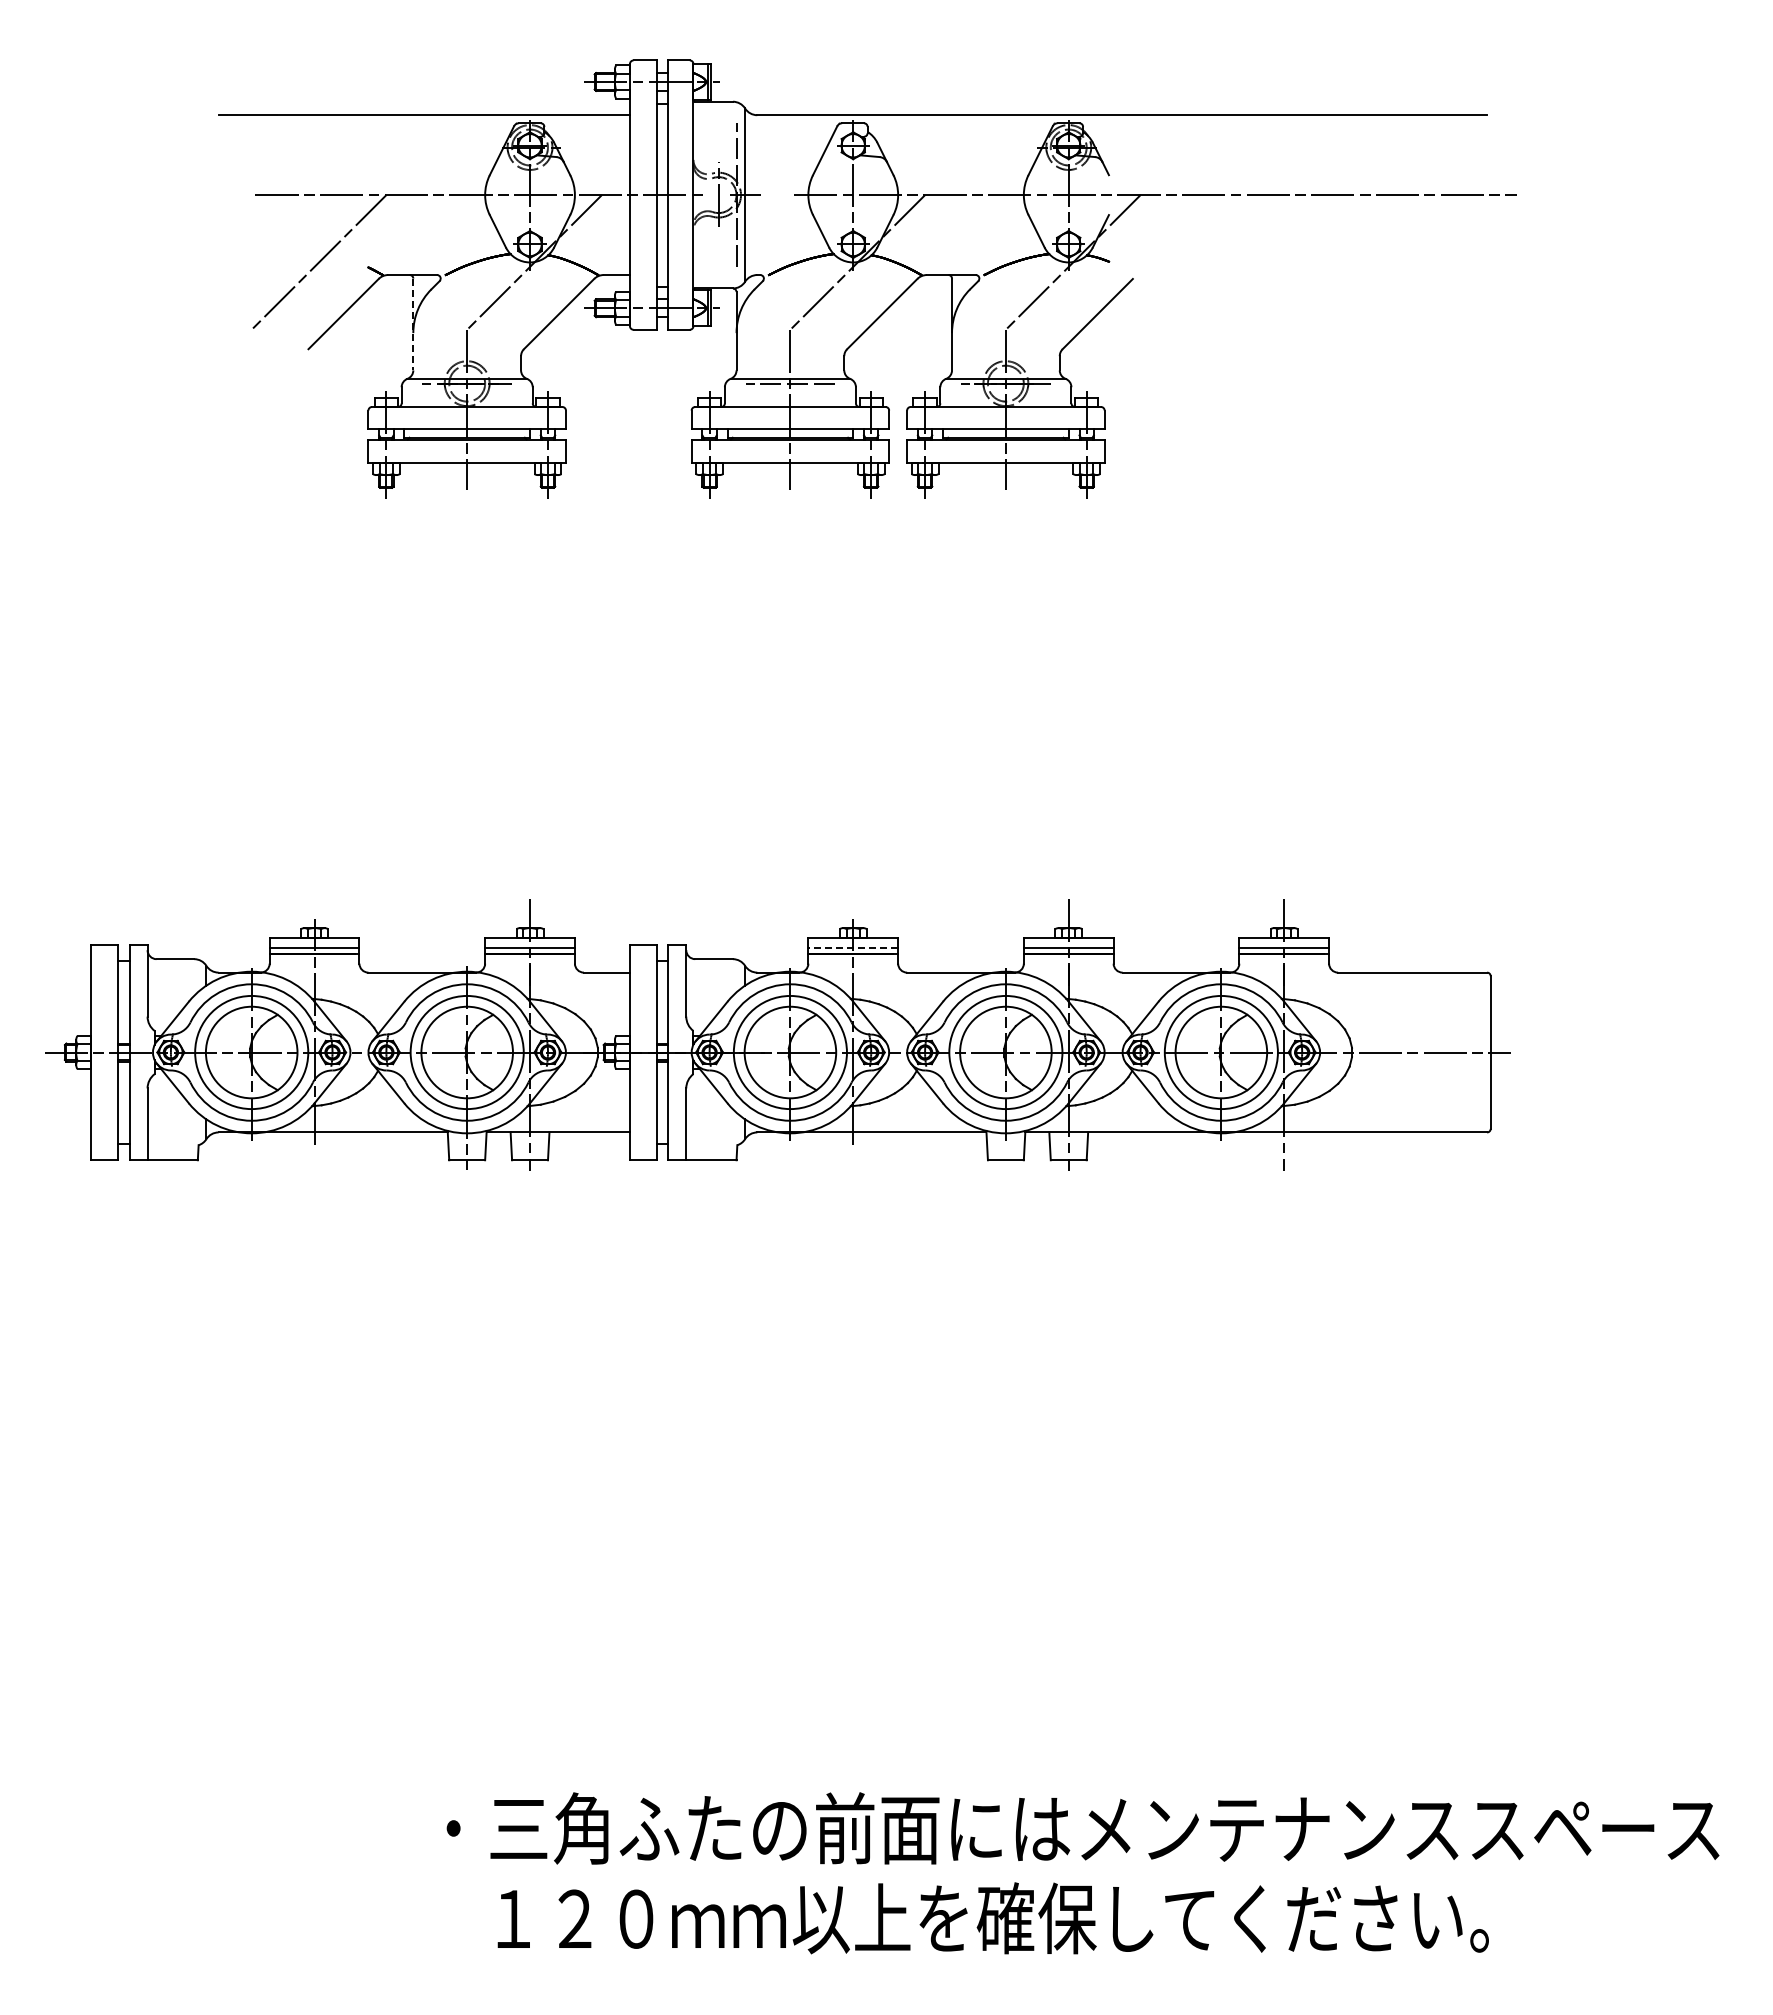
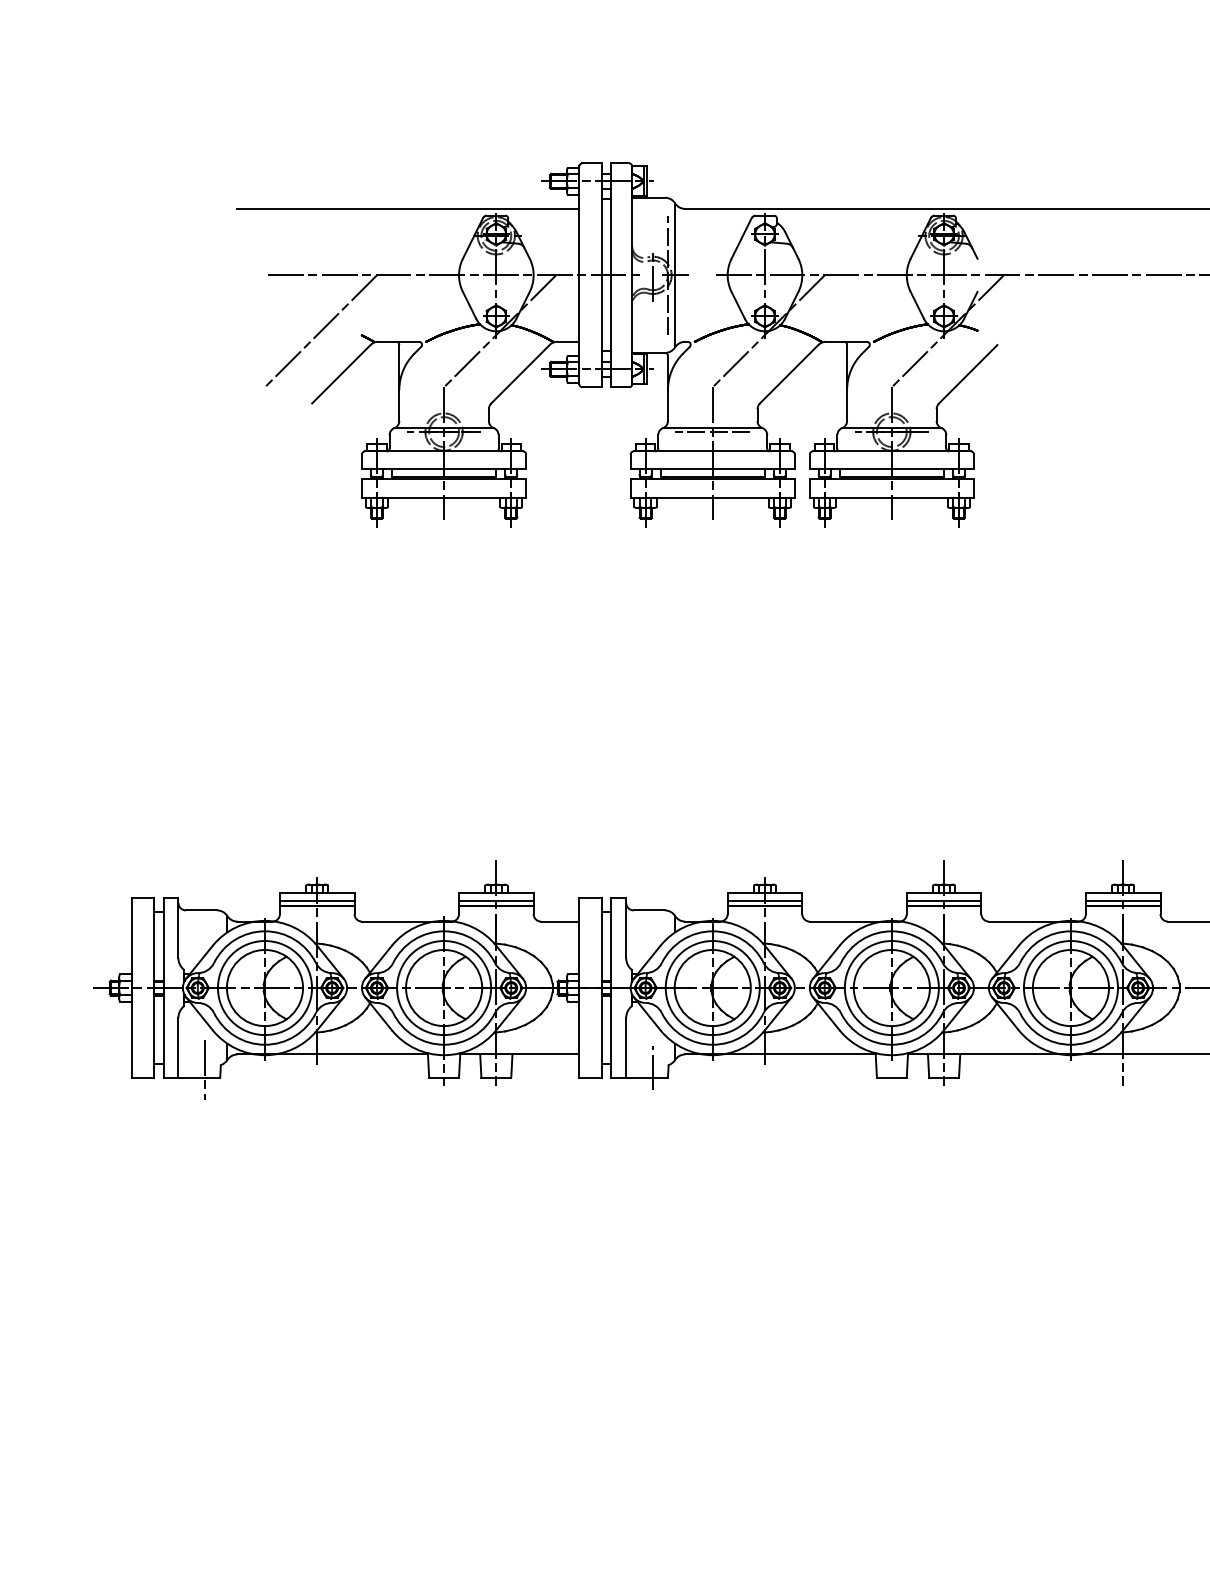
line: (413, 324) -> (399, 382), dashed -> solid
line: (853, 948) -> (765, 901), dashed -> solid
line: (718, 1148) -> (652, 1067), added
line: (179, 1151) -> (204, 1070), added

